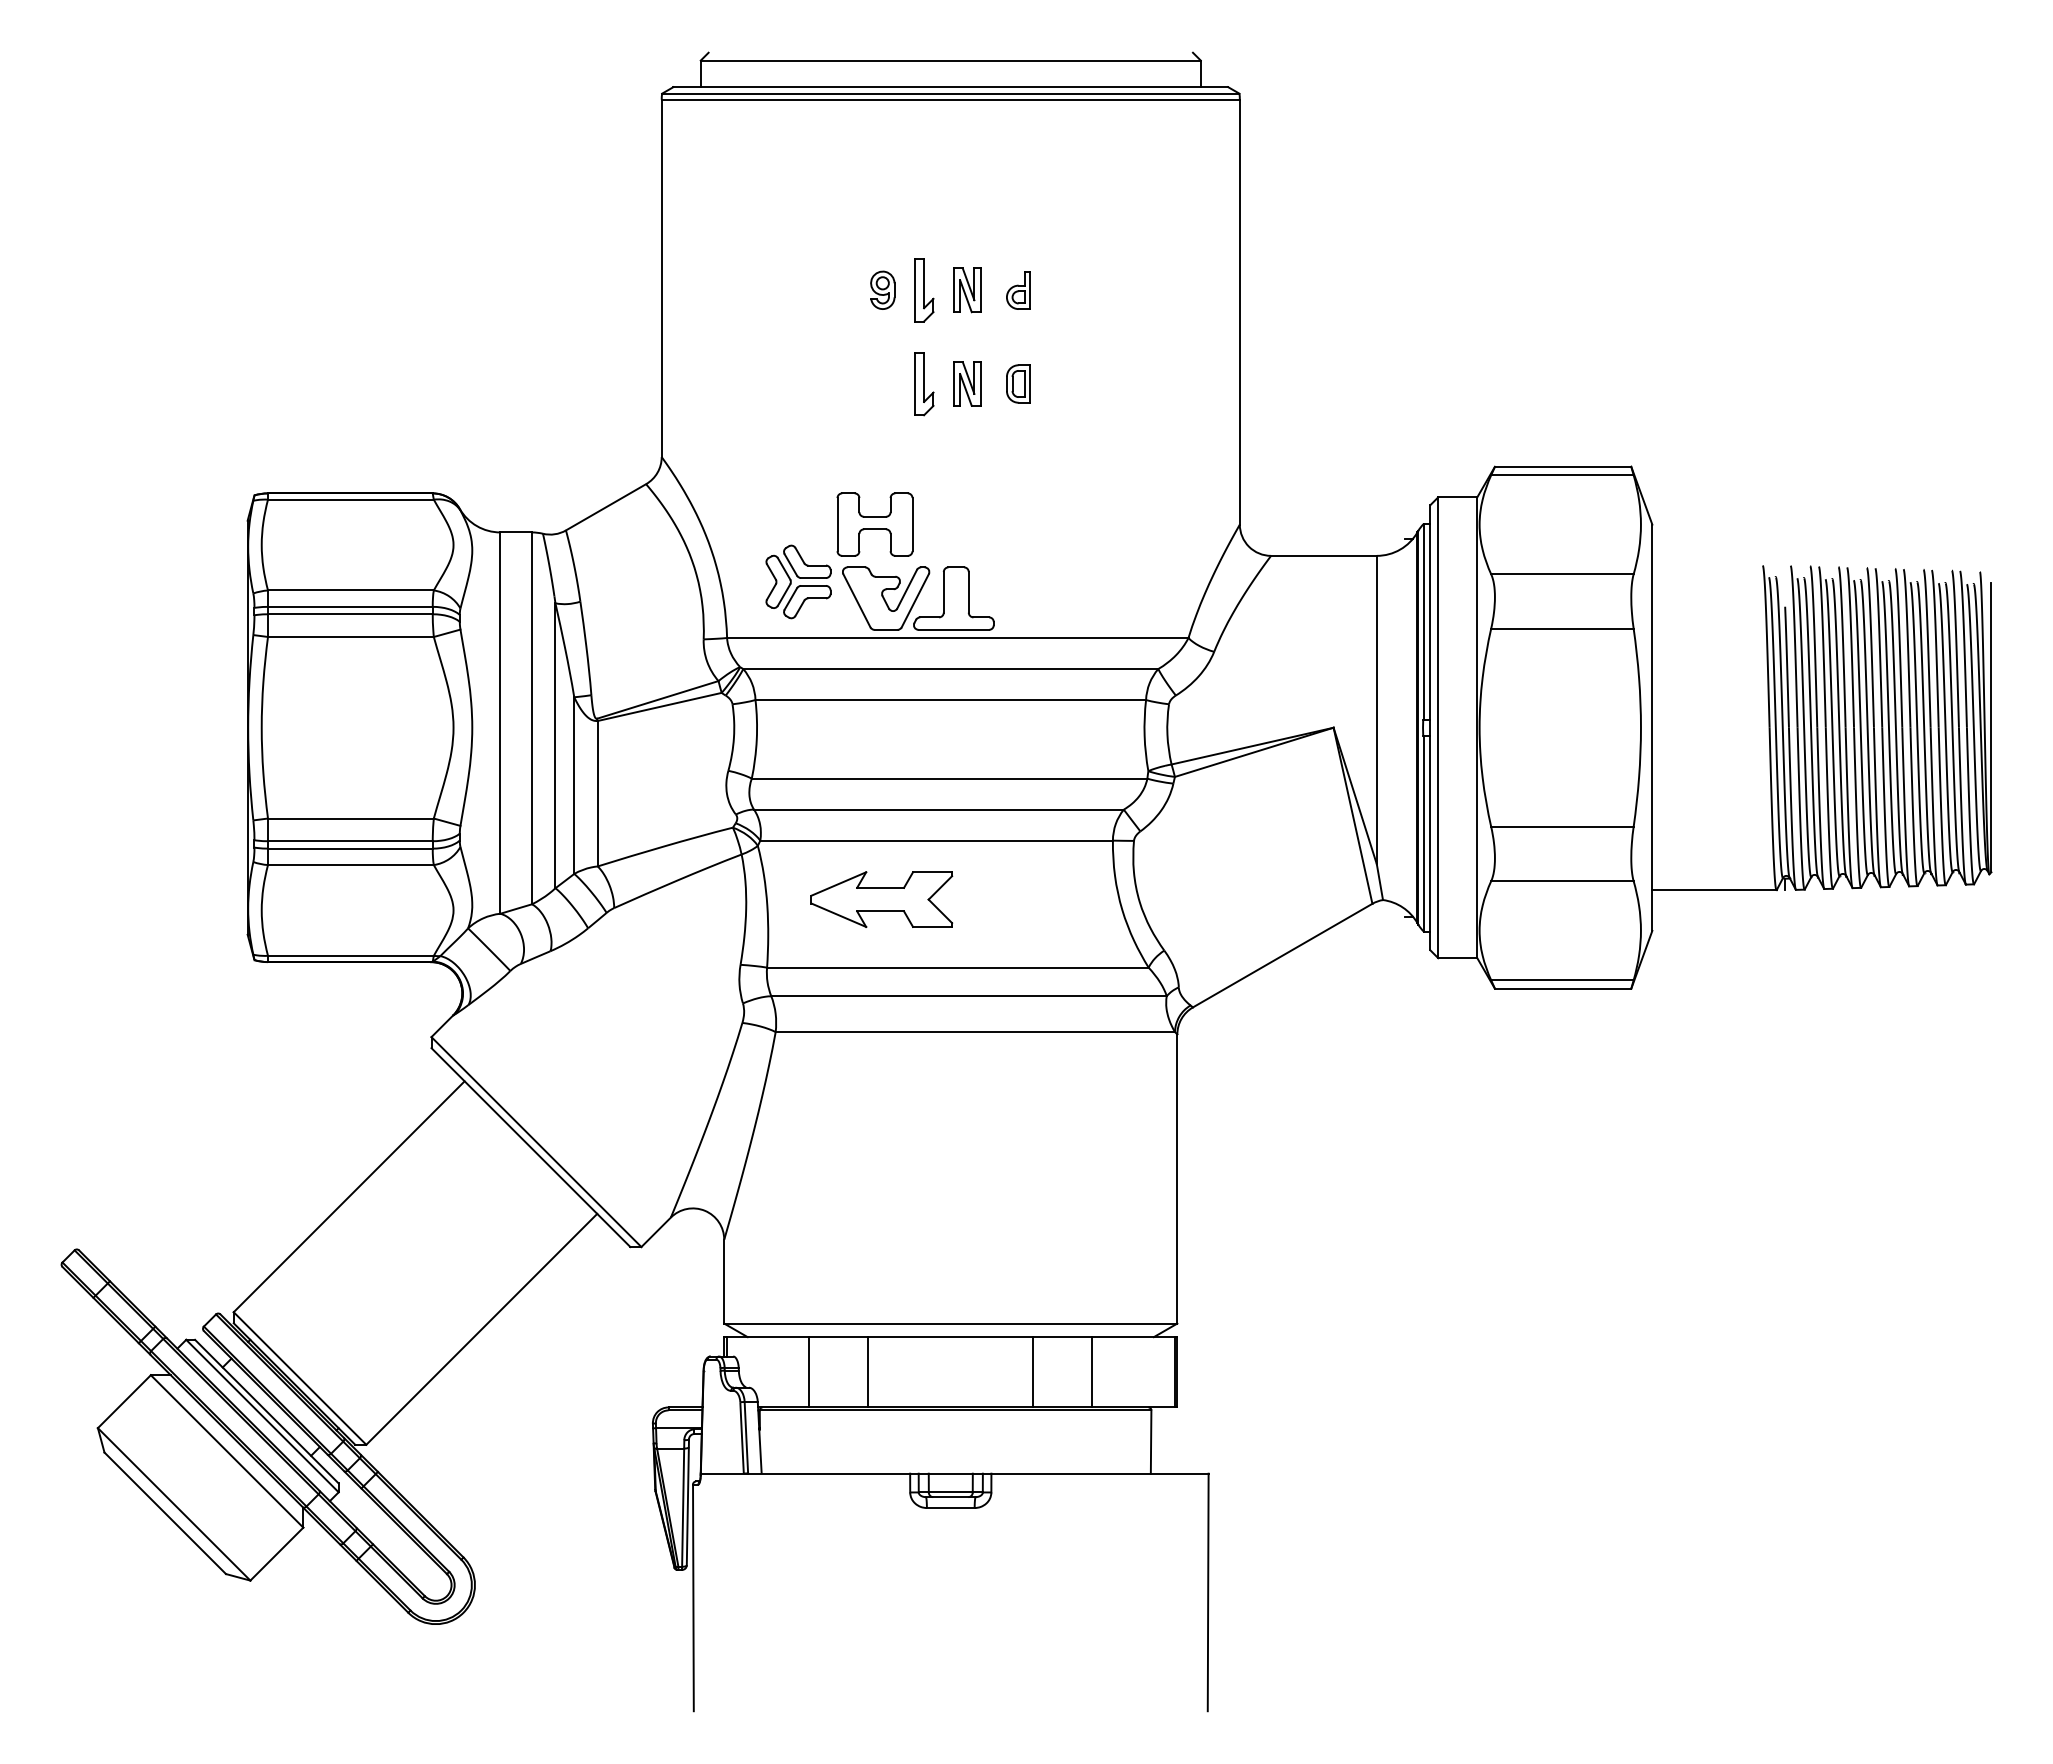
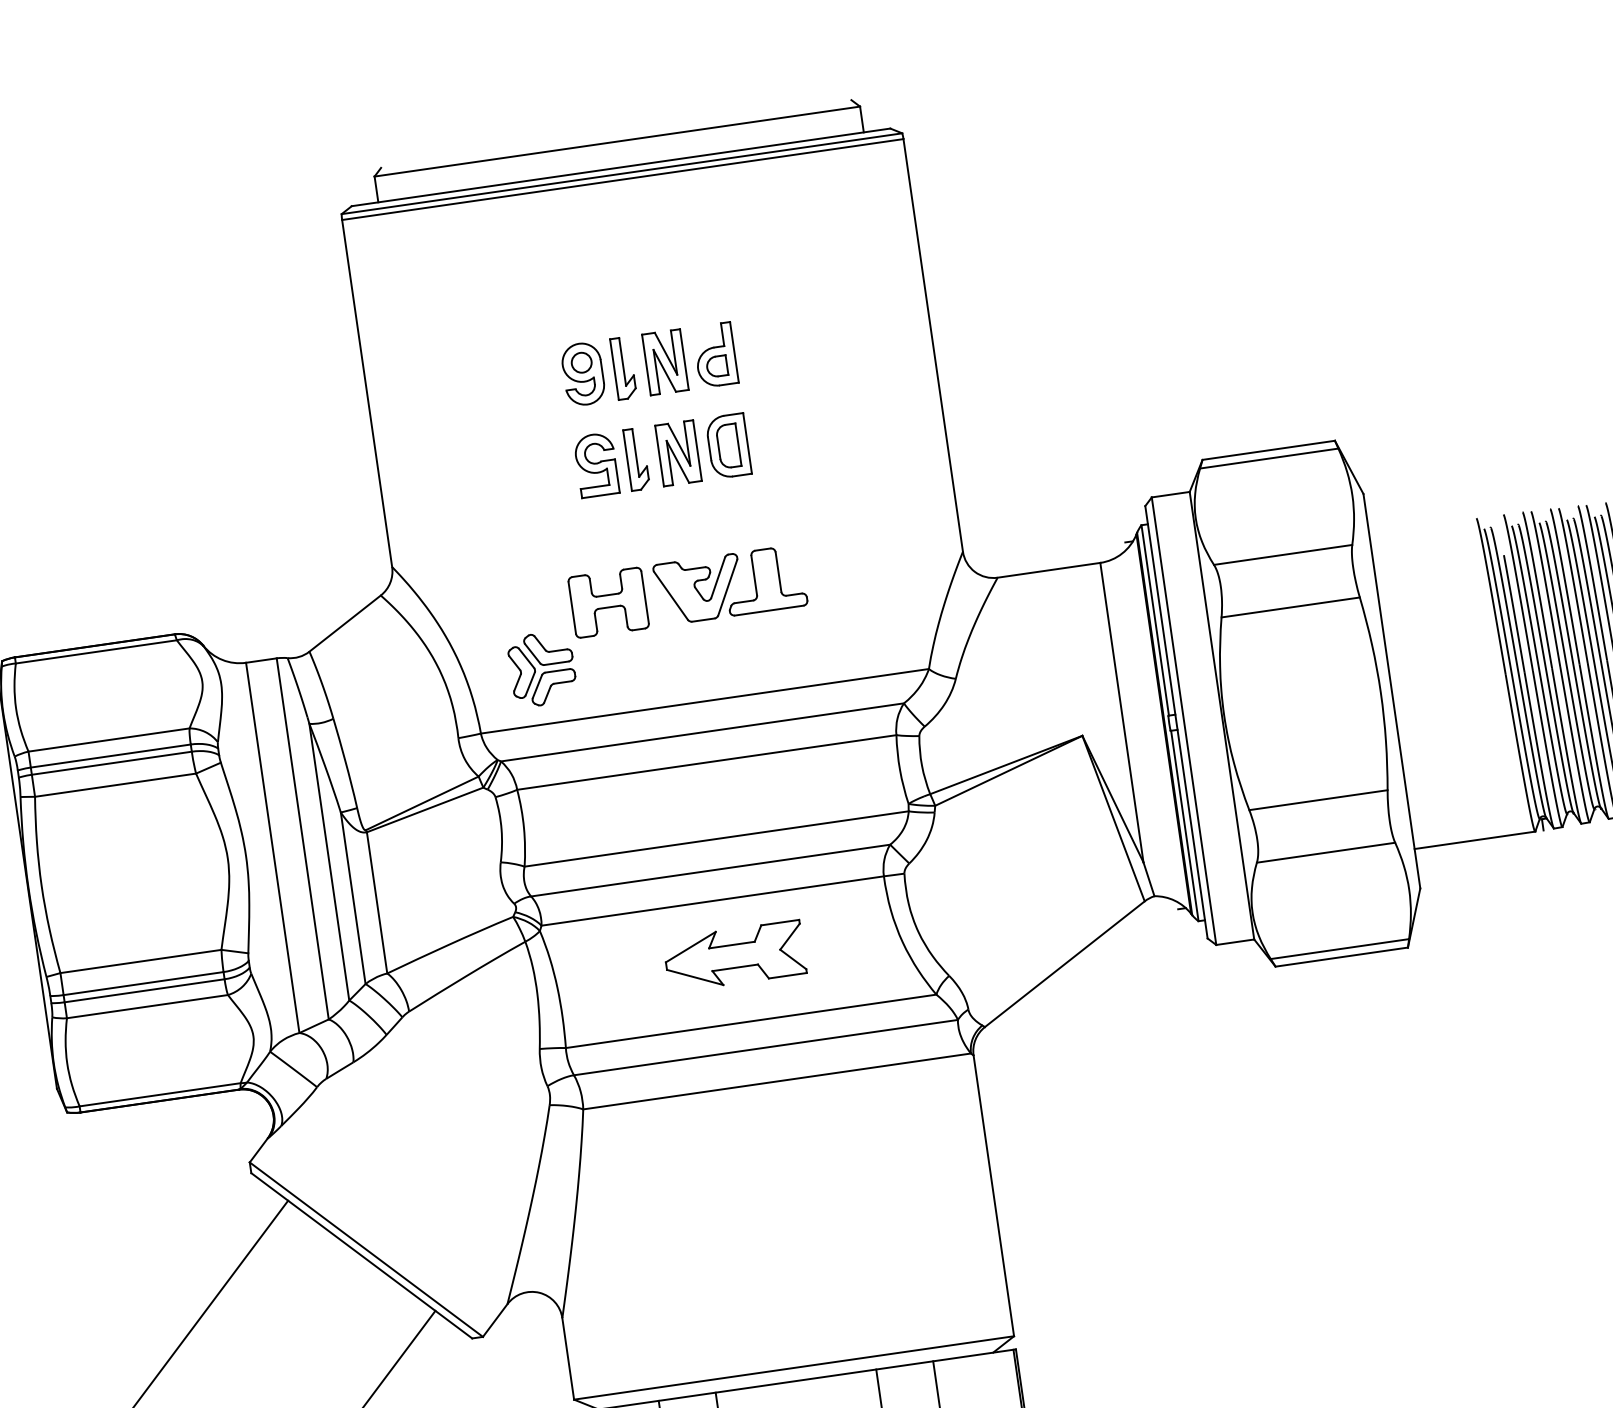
part: (882, 290) -> (583, 374), size x1.67
part: (967, 290) -> (665, 362), size x1.43
part: (1018, 290) -> (715, 355), size x1.67
part: (882, 383) -> (596, 464), added
part: (967, 383) -> (678, 452), size x1.43
part: (1018, 383) -> (728, 445), size x1.67
part: (918, 598) -> (730, 585), moved
part: (881, 899) -> (734, 956), moved

